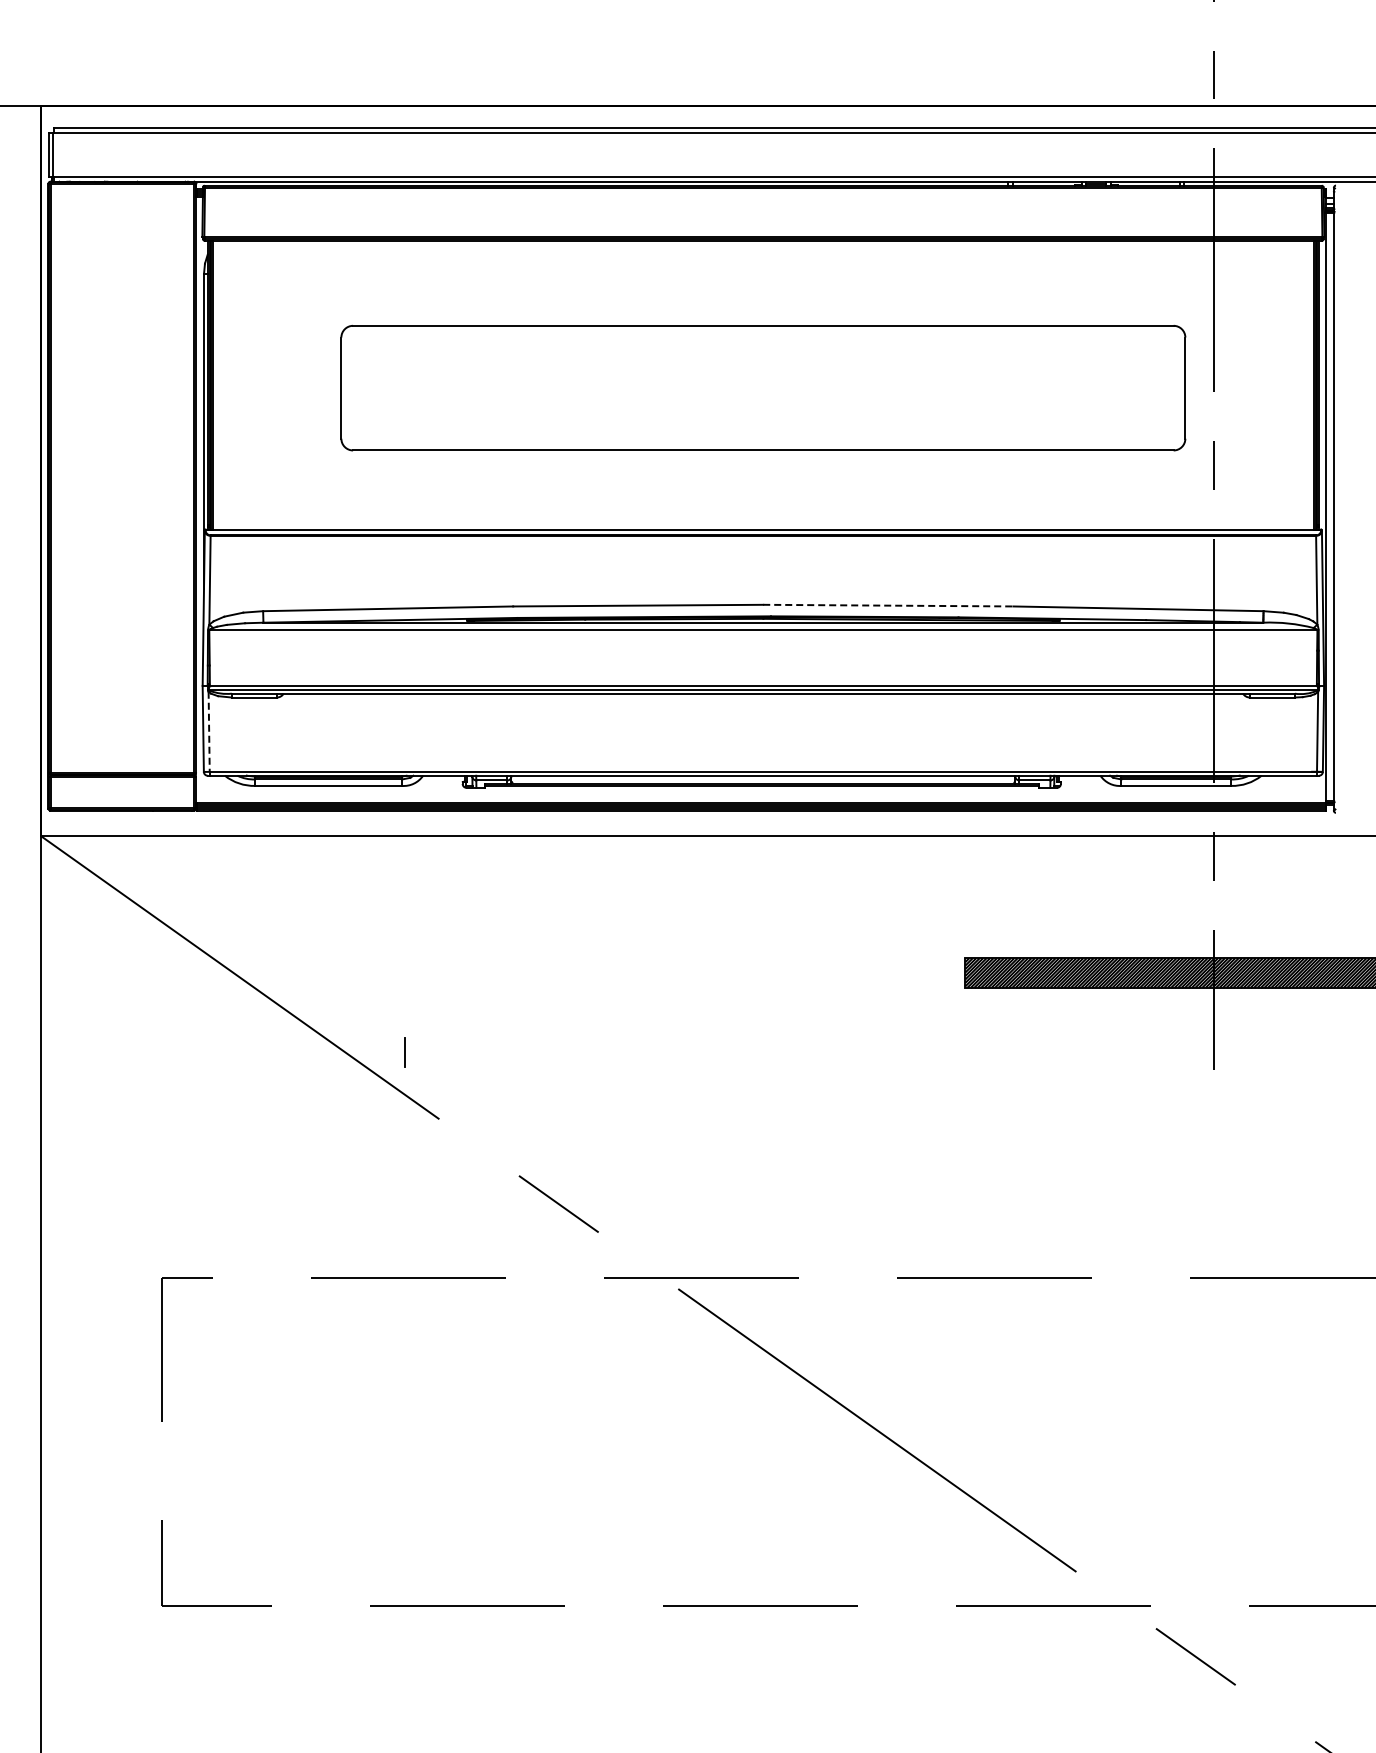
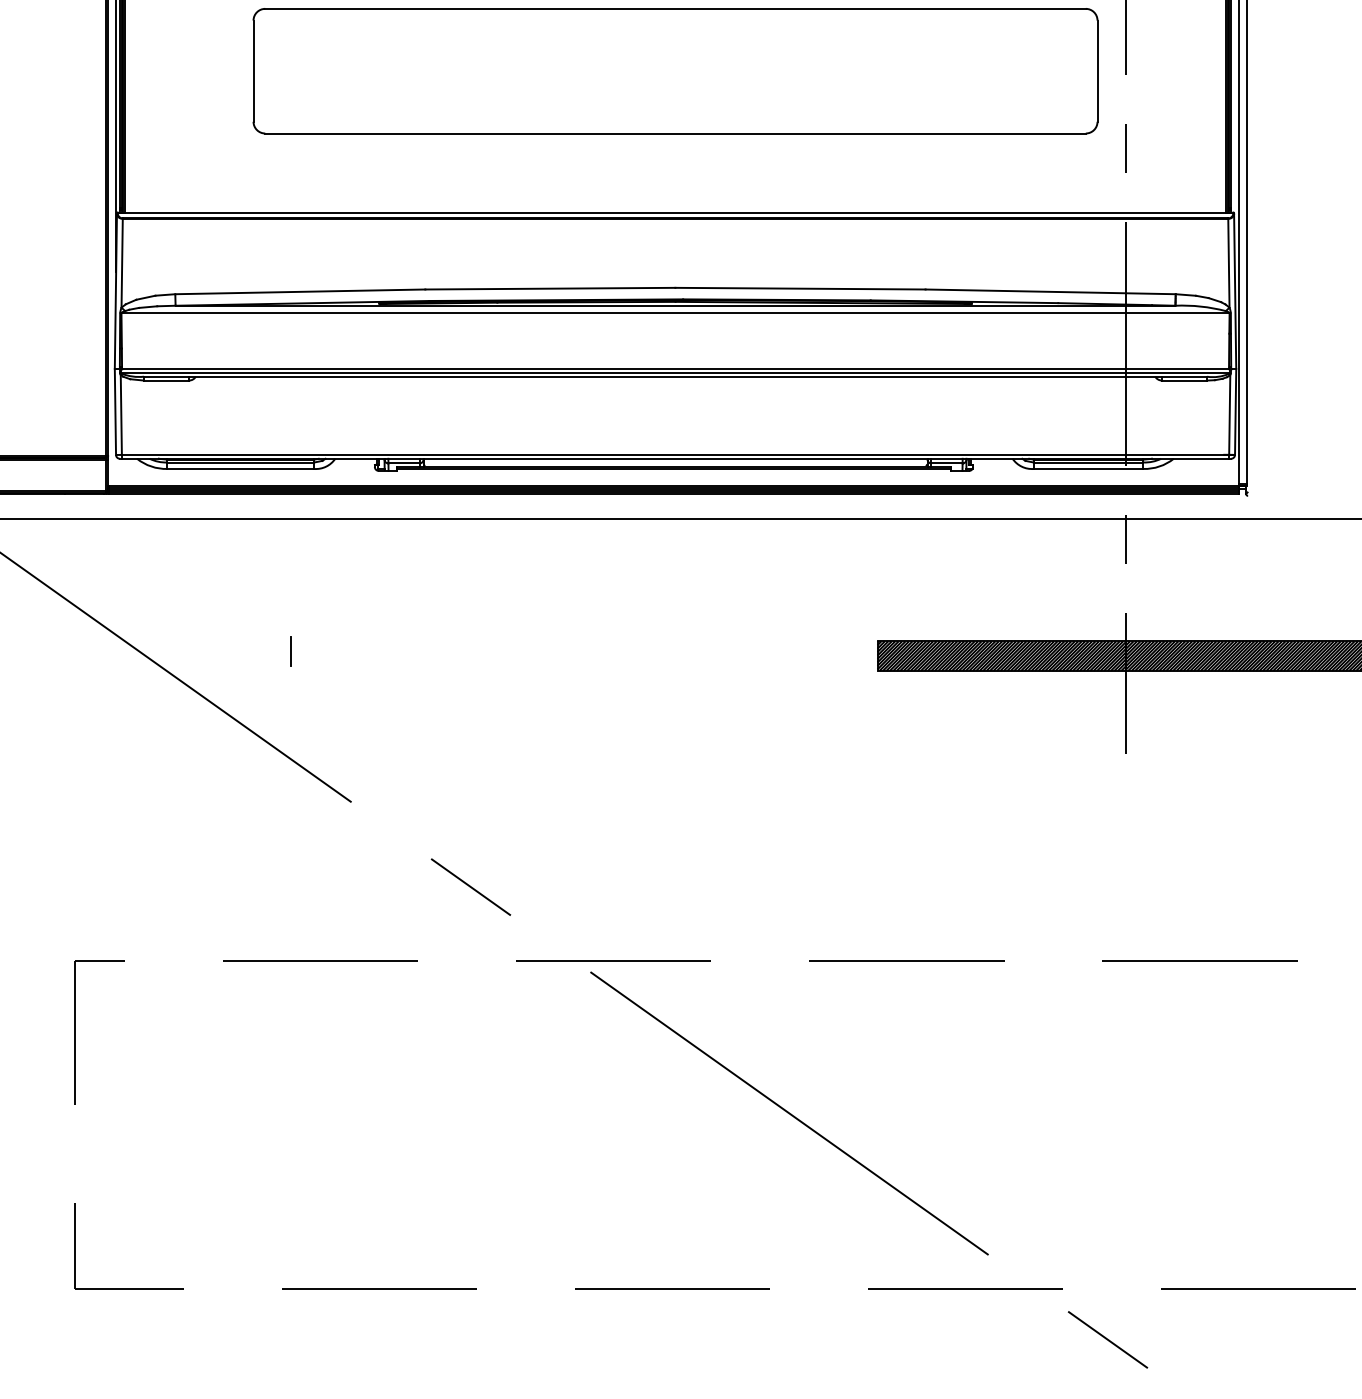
line: (888, 605) -> (800, 288), dashed -> solid
line: (209, 732) -> (121, 415), dashed -> solid
line: (404, 1052) -> (290, 651), moved

